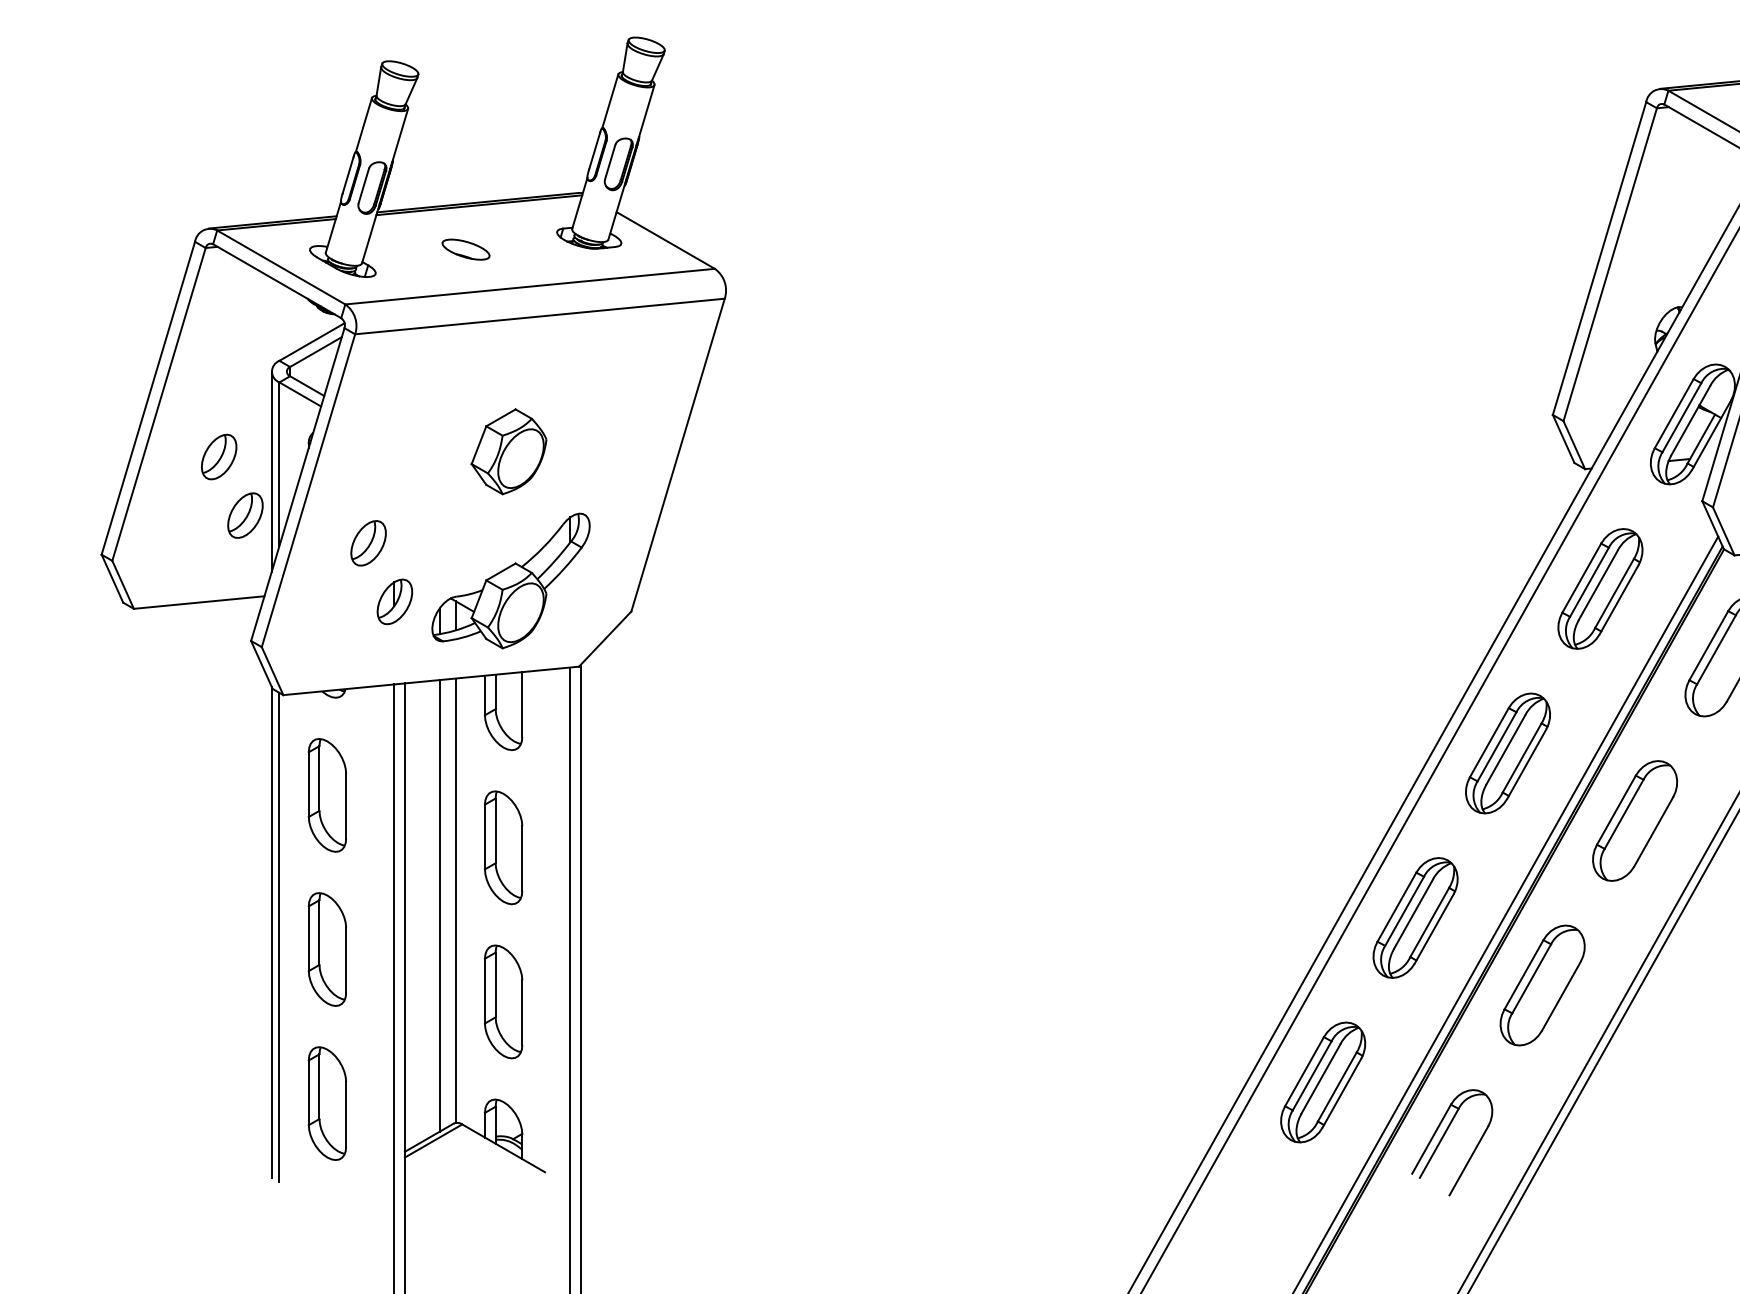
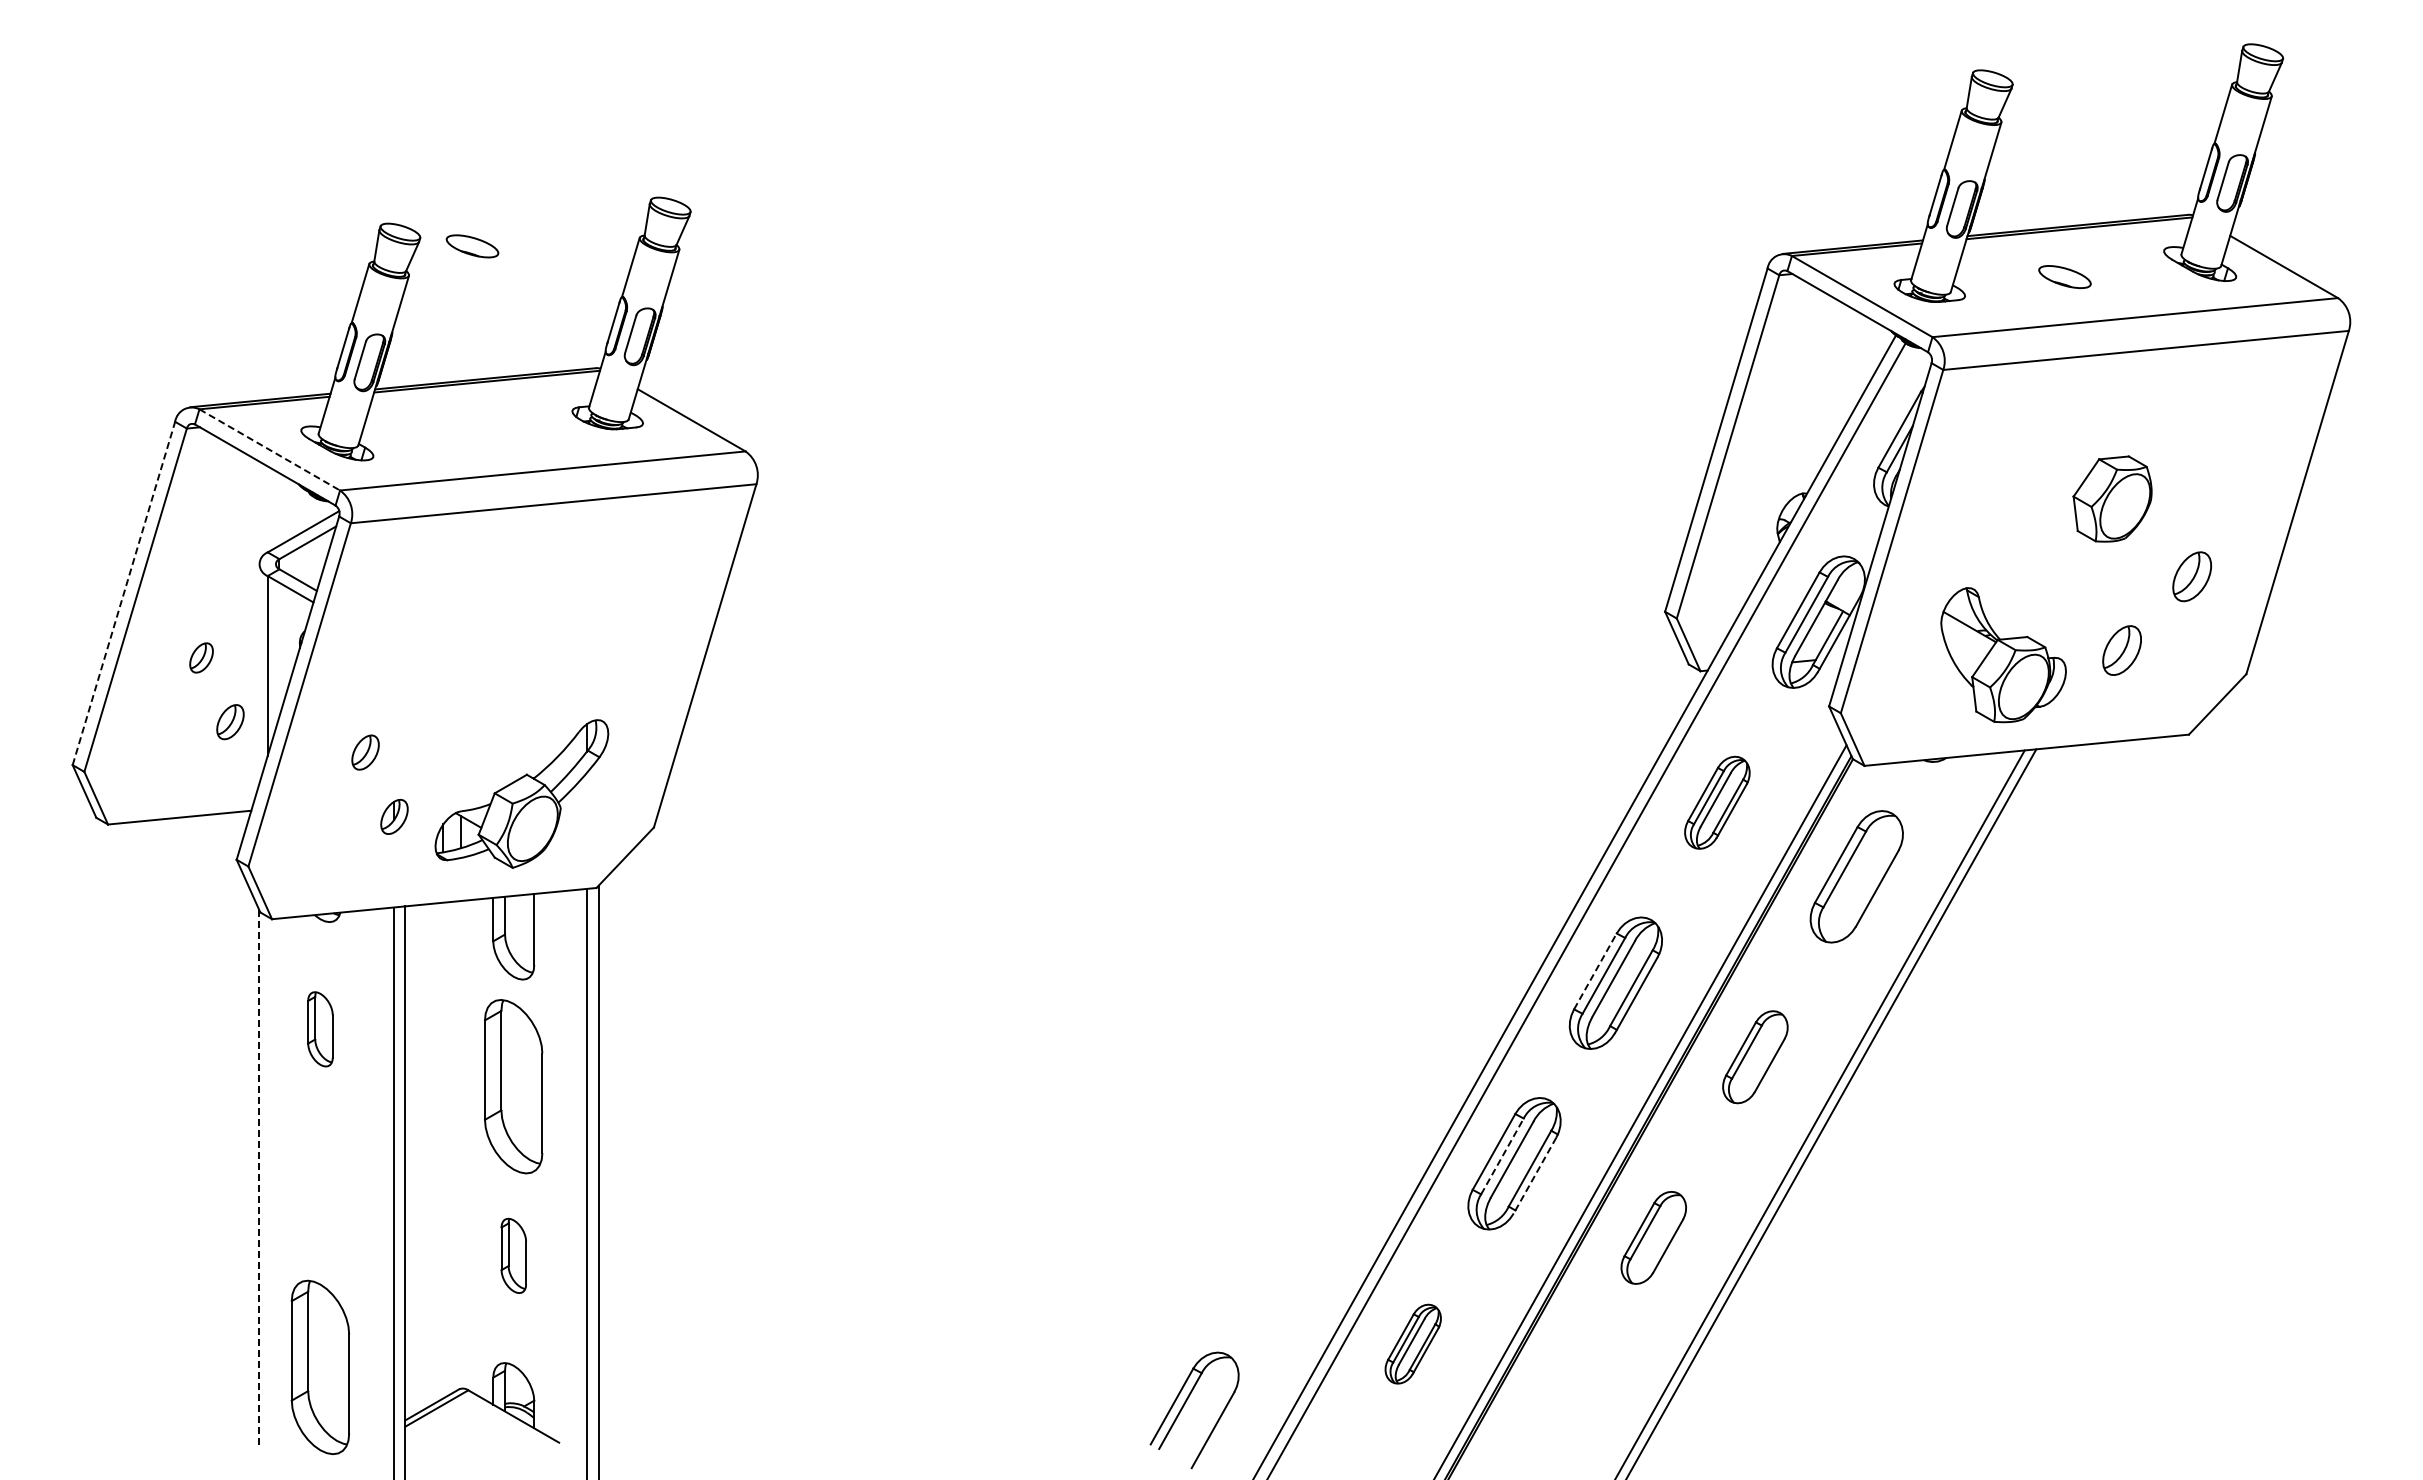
part: (466, 249) -> (472, 246), moved
line: (281, 267) -> (270, 450), solid -> dashed
line: (148, 397) -> (124, 592), solid -> dashed
part: (508, 451) -> (519, 651), removed
part: (219, 456) -> (201, 657), size x0.6
line: (271, 472) -> (259, 674), removed
part: (245, 514) -> (230, 721), size x0.7
part: (368, 543) -> (365, 752), size x0.7
part: (1600, 588) -> (1717, 802), size x0.7
part: (394, 601) -> (394, 816), size x0.7
line: (1489, 741) -> (1595, 970), solid -> dashed
part: (327, 795) -> (320, 1029), size x0.6
part: (1635, 820) -> (1755, 1056), size x0.7
part: (503, 847) -> (513, 1086), size x1.4
line: (455, 900) -> (461, 1144), removed
line: (439, 905) -> (443, 1150), removed
line: (1404, 911) -> (1502, 1156), solid -> dashed
line: (1433, 929) -> (1534, 1176), solid -> dashed
line: (271, 932) -> (259, 1179), solid -> dashed
line: (279, 936) -> (267, 1184), removed
part: (327, 949) -> (320, 1198), removed
part: (1542, 985) -> (1653, 1237), size x0.7
part: (503, 1001) -> (513, 1255), size x0.6
part: (1323, 1081) -> (1413, 1343), size x0.6
part: (327, 1103) -> (320, 1367), size x1.4
part: (1442, 1139) -> (1184, 1406), moved

